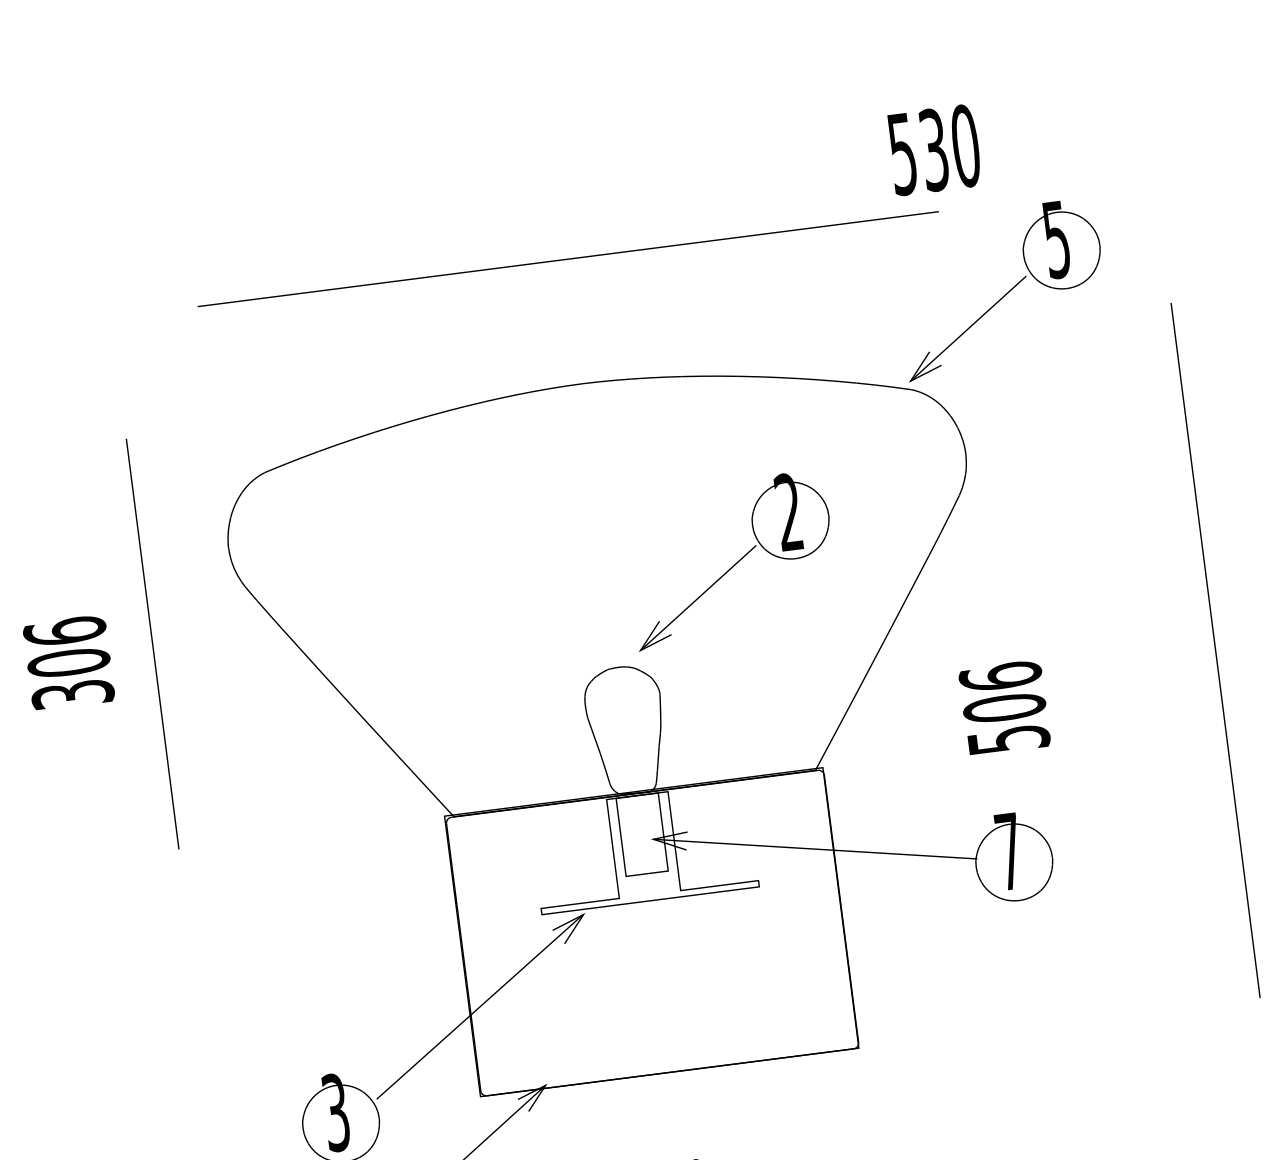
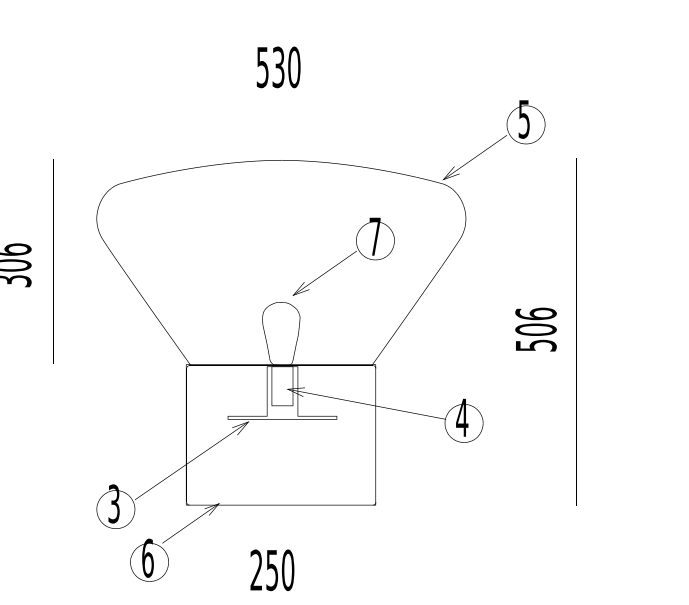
text: (934, 150) -> (278, 67), moved
text: (787, 512) -> (374, 236), 2 -> 7
text: (1003, 707) -> (535, 329), moved
text: (1009, 850) -> (462, 417), 7 -> 4

